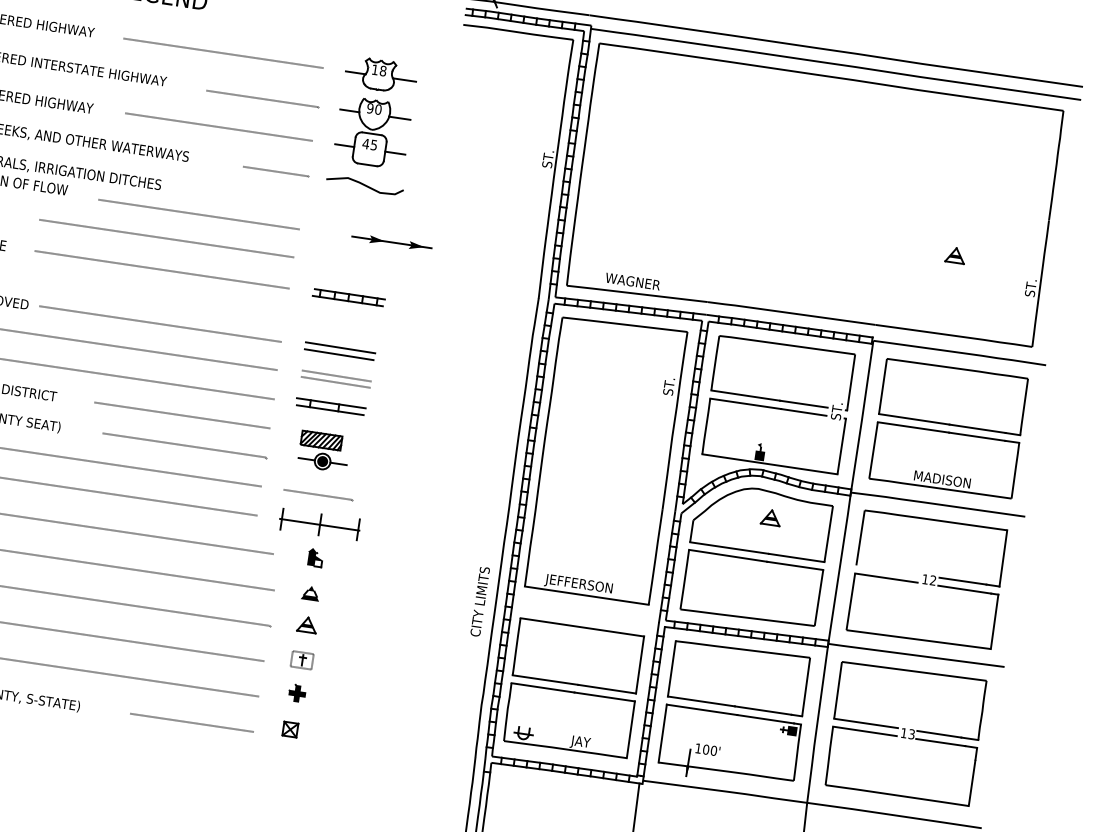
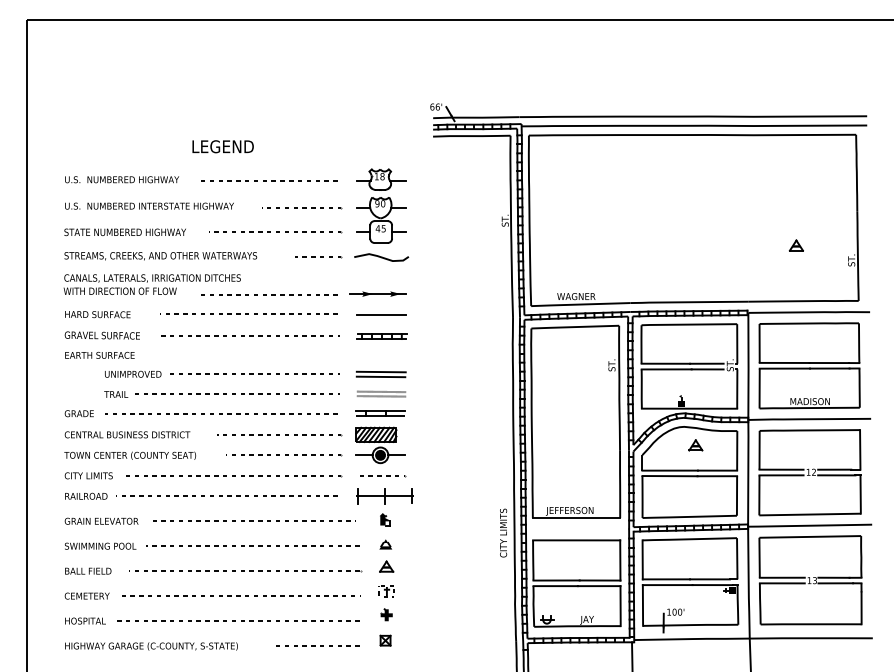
part: (391, 241) -> (377, 293), moved
line: (352, 267) -> (381, 315), added
part: (324, 451) -> (380, 445), size x1.43
line: (887, 569) -> (781, 469), added

